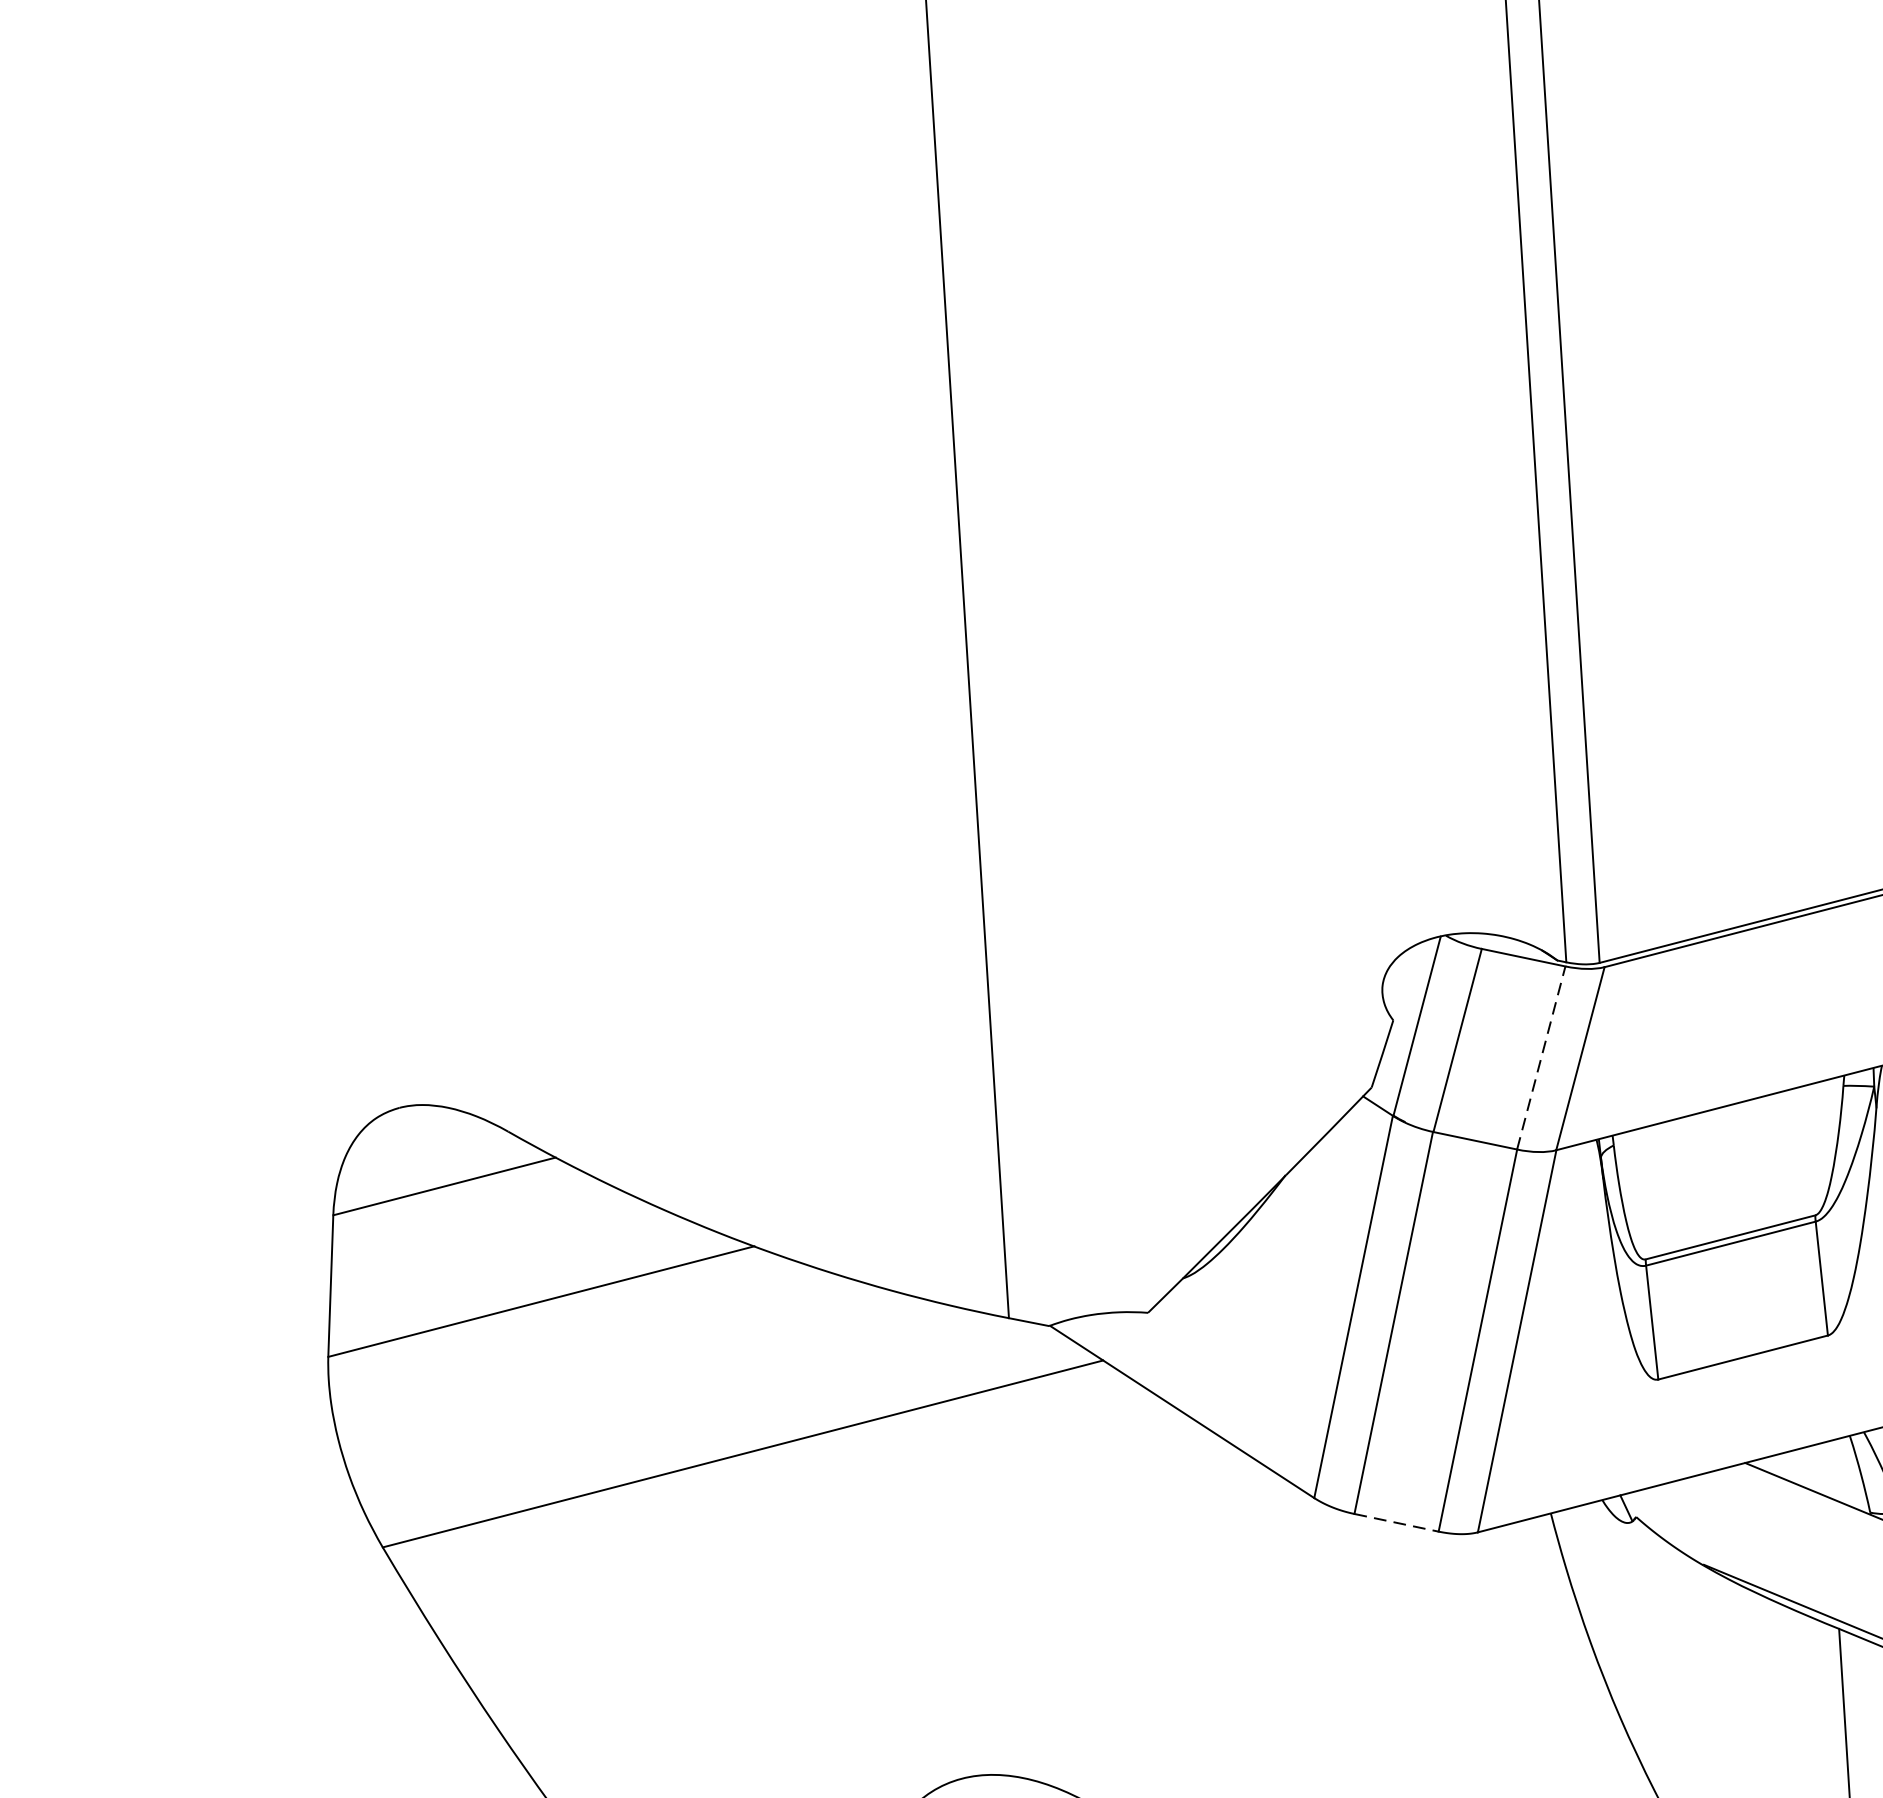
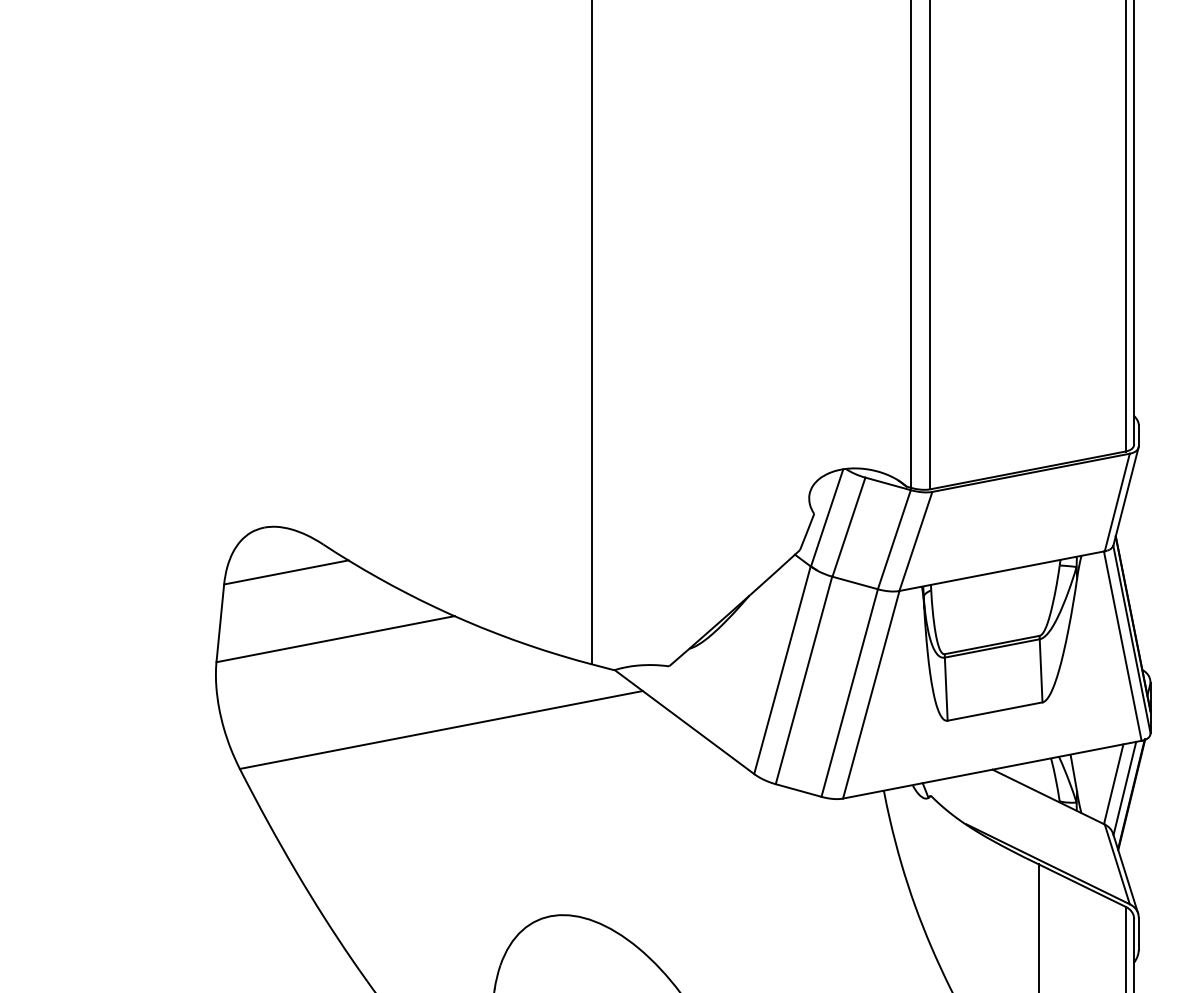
line: (1541, 1057) -> (894, 539), dashed -> solid
line: (1396, 1522) -> (798, 790), dashed -> solid

